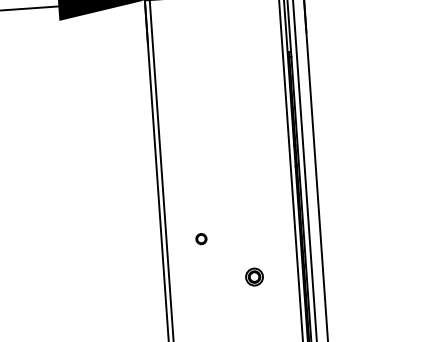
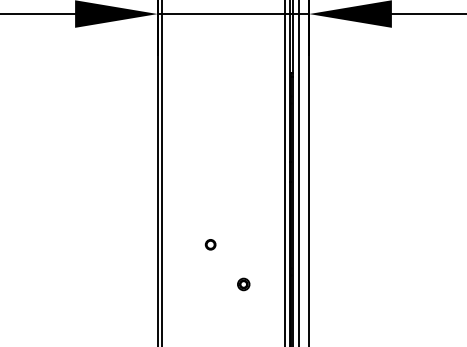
part: (201, 238) -> (210, 244), moved
part: (254, 277) -> (243, 284), size x0.71

